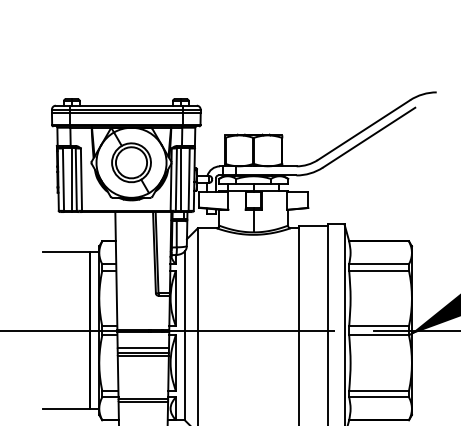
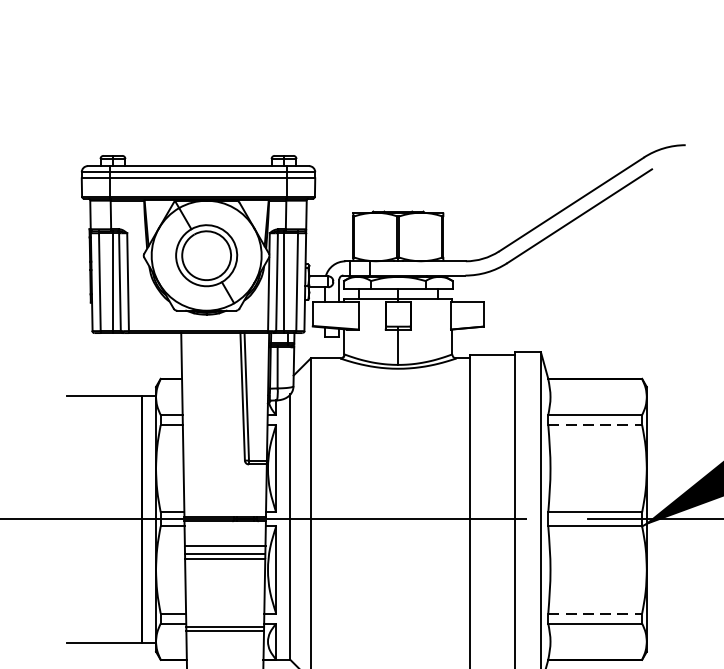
line: (379, 270) -> (595, 424), solid -> dashed
line: (379, 390) -> (595, 613), solid -> dashed

